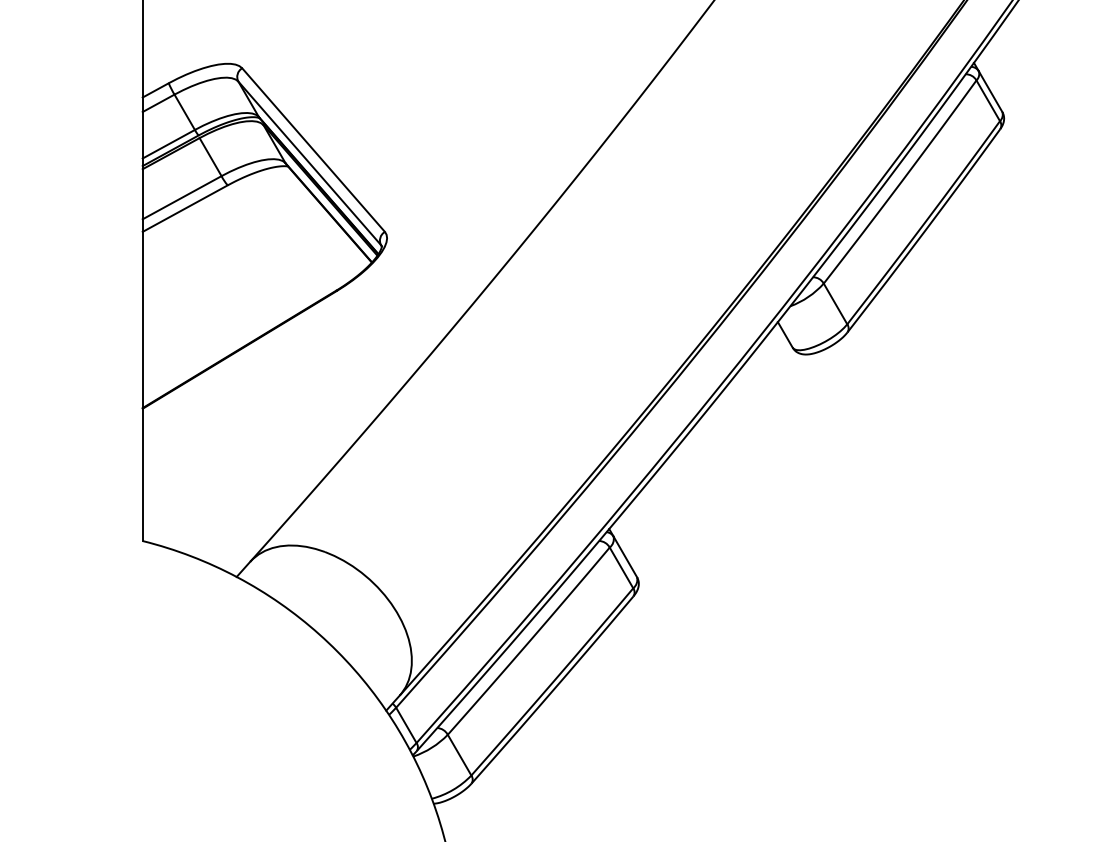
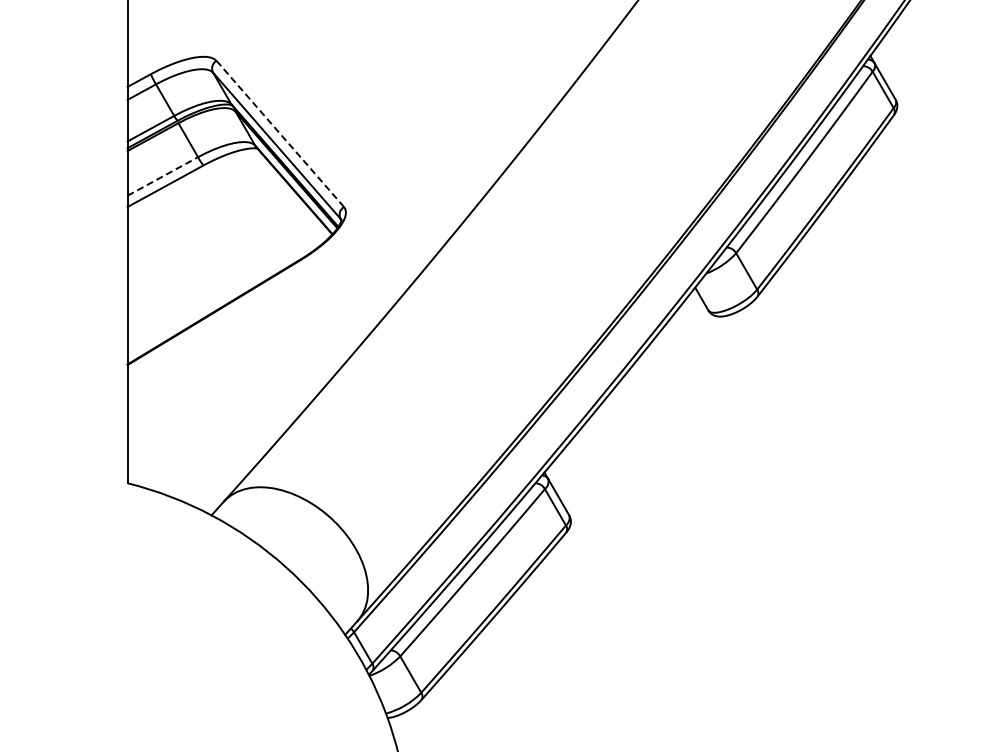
line: (313, 149) -> (280, 133), solid -> dashed
line: (182, 197) -> (163, 176), solid -> dashed

